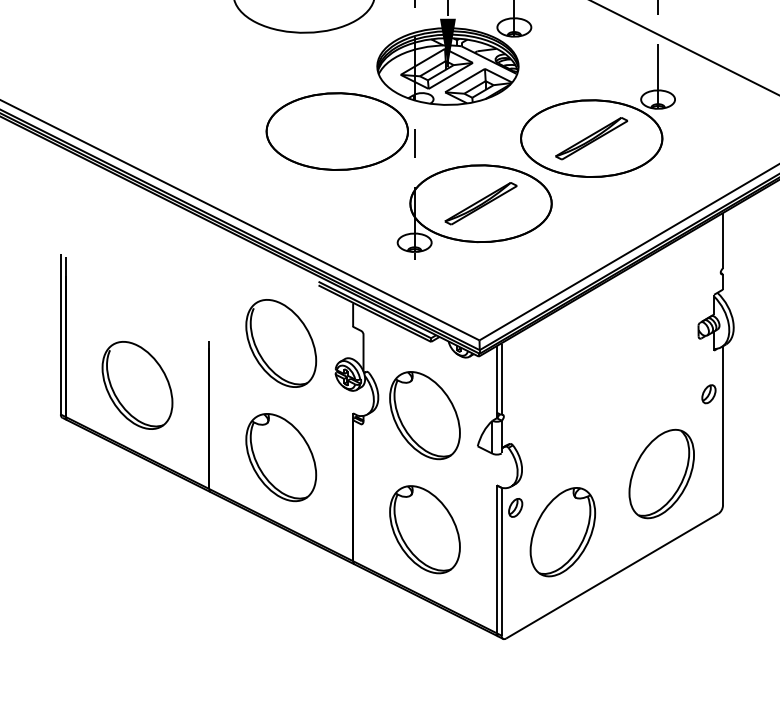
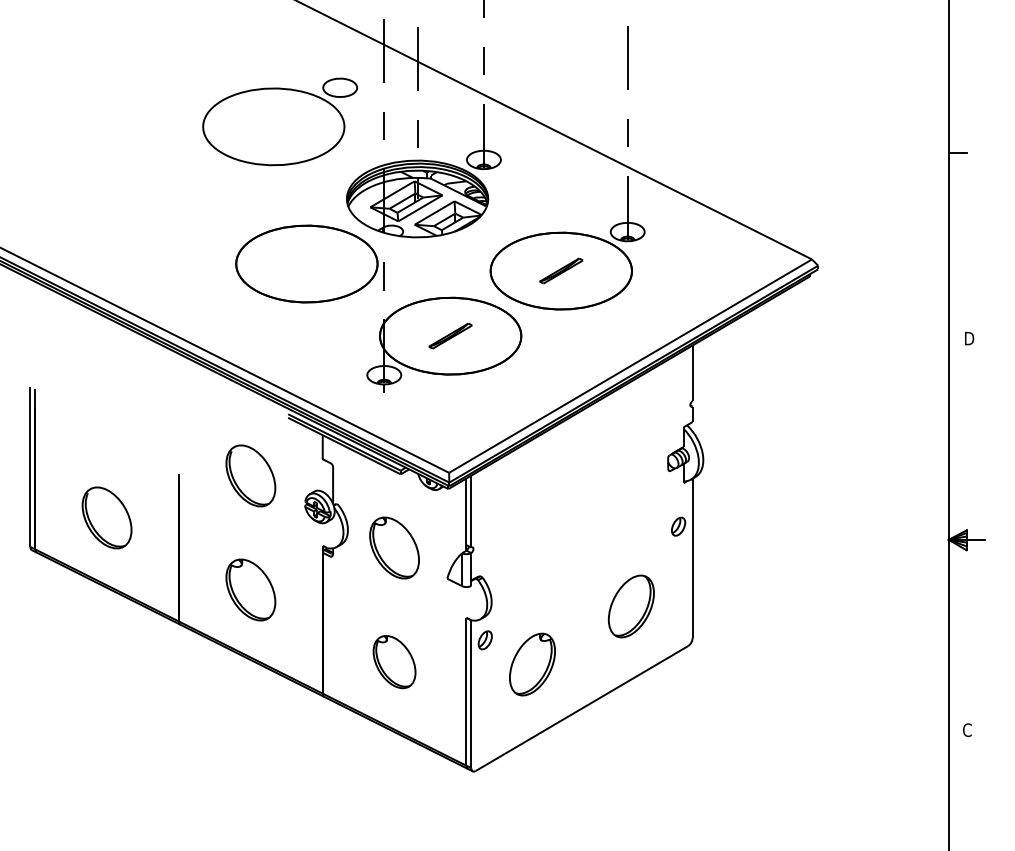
fill: (447, 42) -> (417, 174), removed
part: (591, 138) -> (561, 270), size x0.6
part: (480, 203) -> (450, 335), size x0.6
part: (280, 343) -> (250, 475), size x0.7
part: (136, 385) -> (106, 517), size x0.7
part: (424, 415) -> (394, 547), size x0.7
part: (280, 457) -> (250, 589), size x0.7
part: (661, 474) -> (631, 606), size x0.7
part: (424, 529) -> (394, 661), size x0.6
part: (562, 532) -> (532, 664), size x0.7

